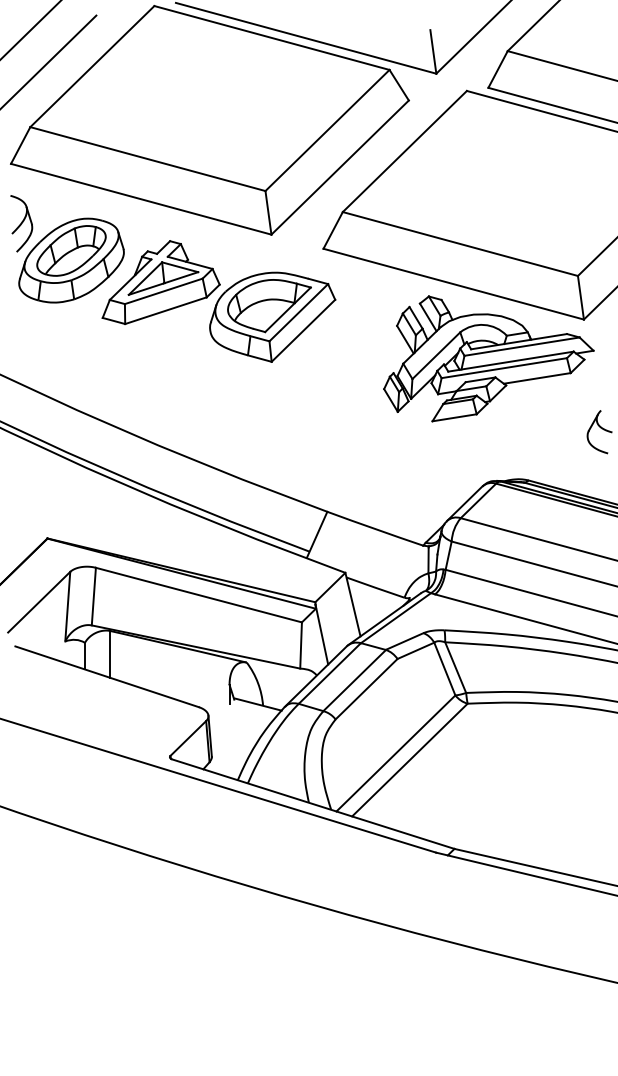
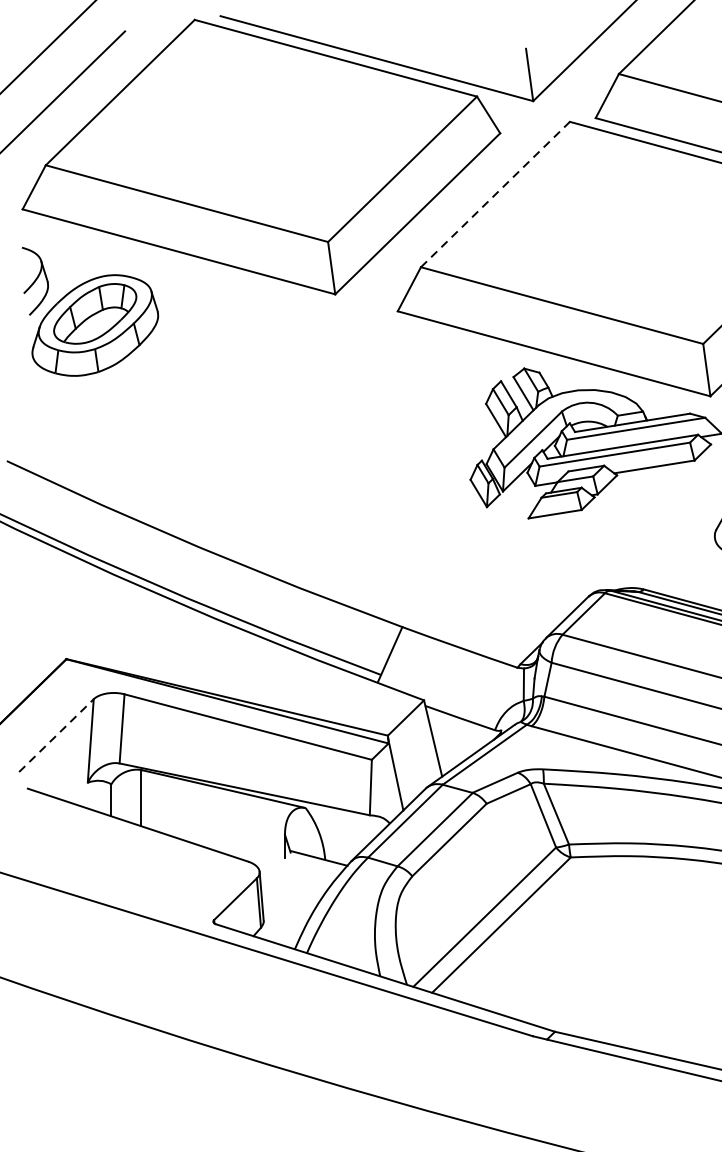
line: (404, 151) -> (494, 194), solid -> dashed
part: (218, 301) -> (271, 374), removed
line: (39, 601) -> (56, 734), solid -> dashed

